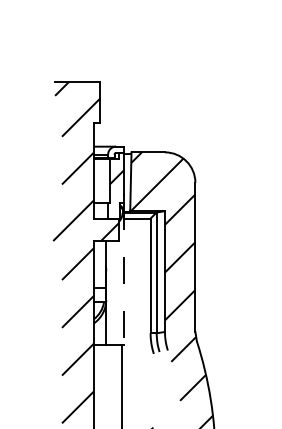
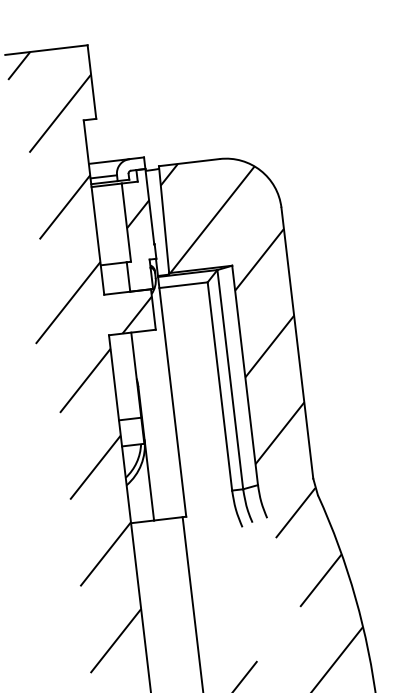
line: (123, 274) -> (170, 389), dashed -> solid

